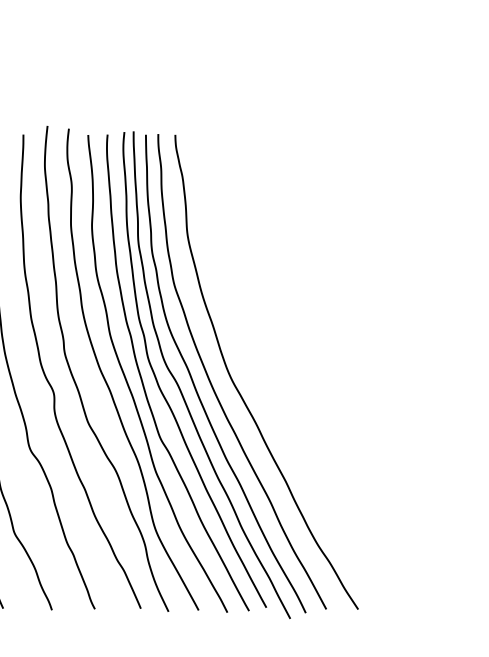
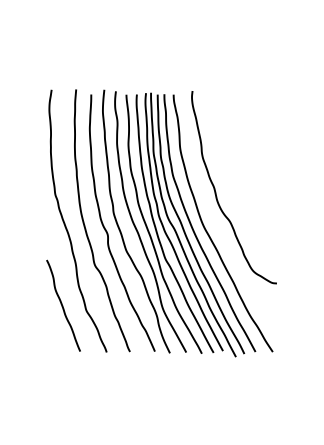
curve: (254, 313) -> (216, 191), added

